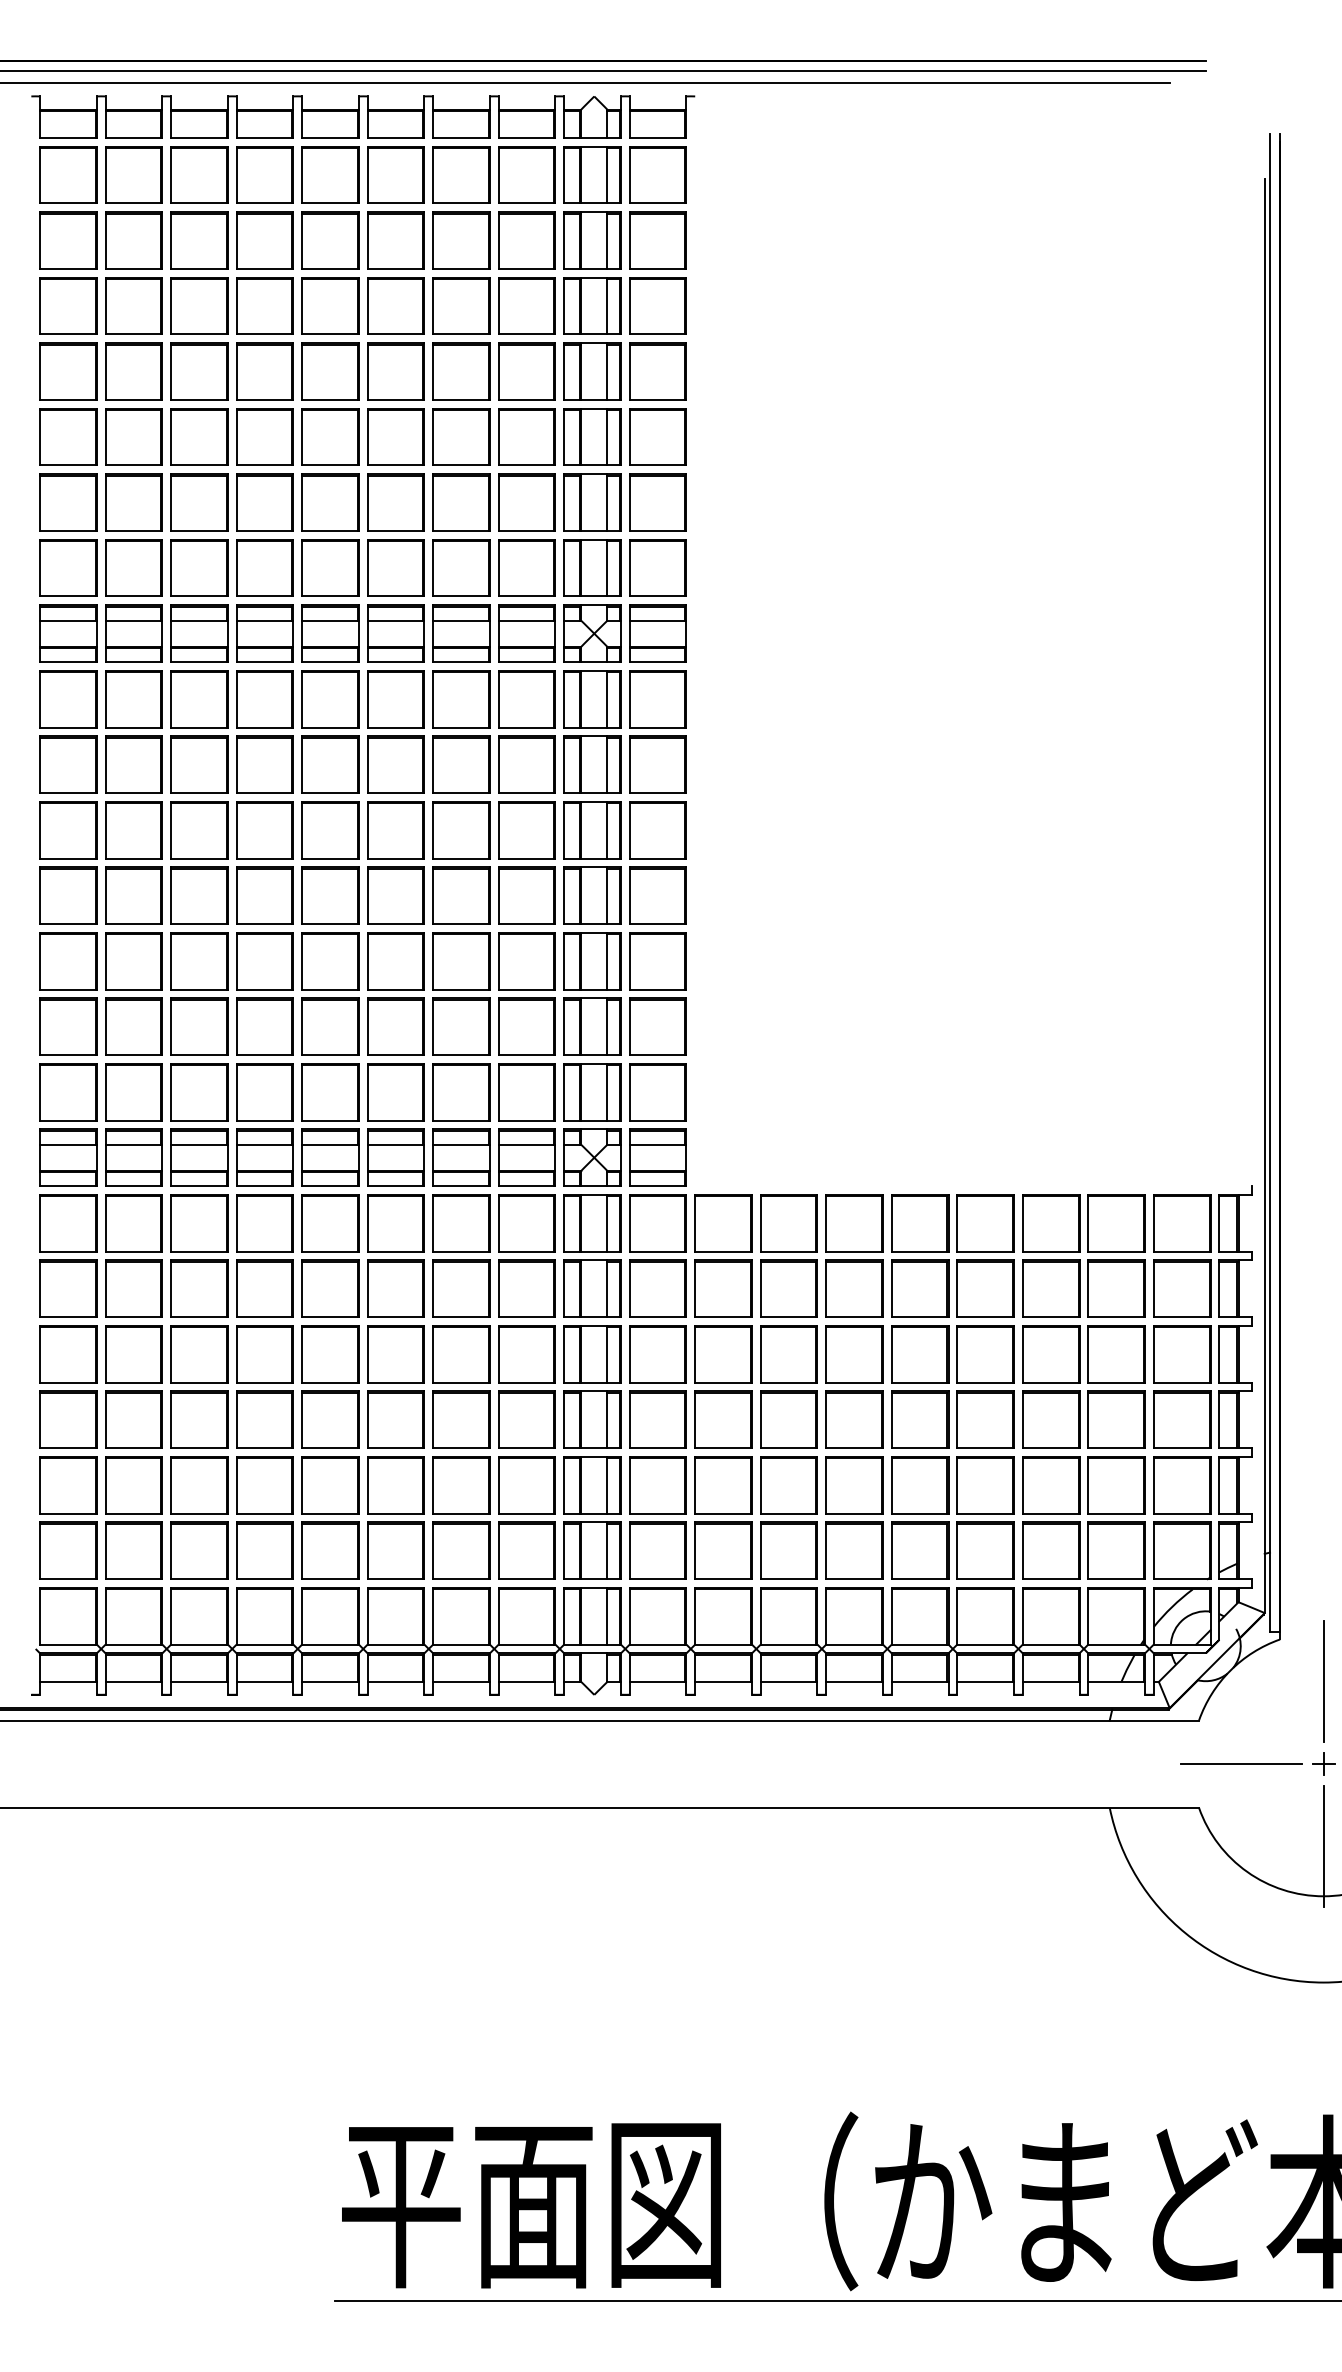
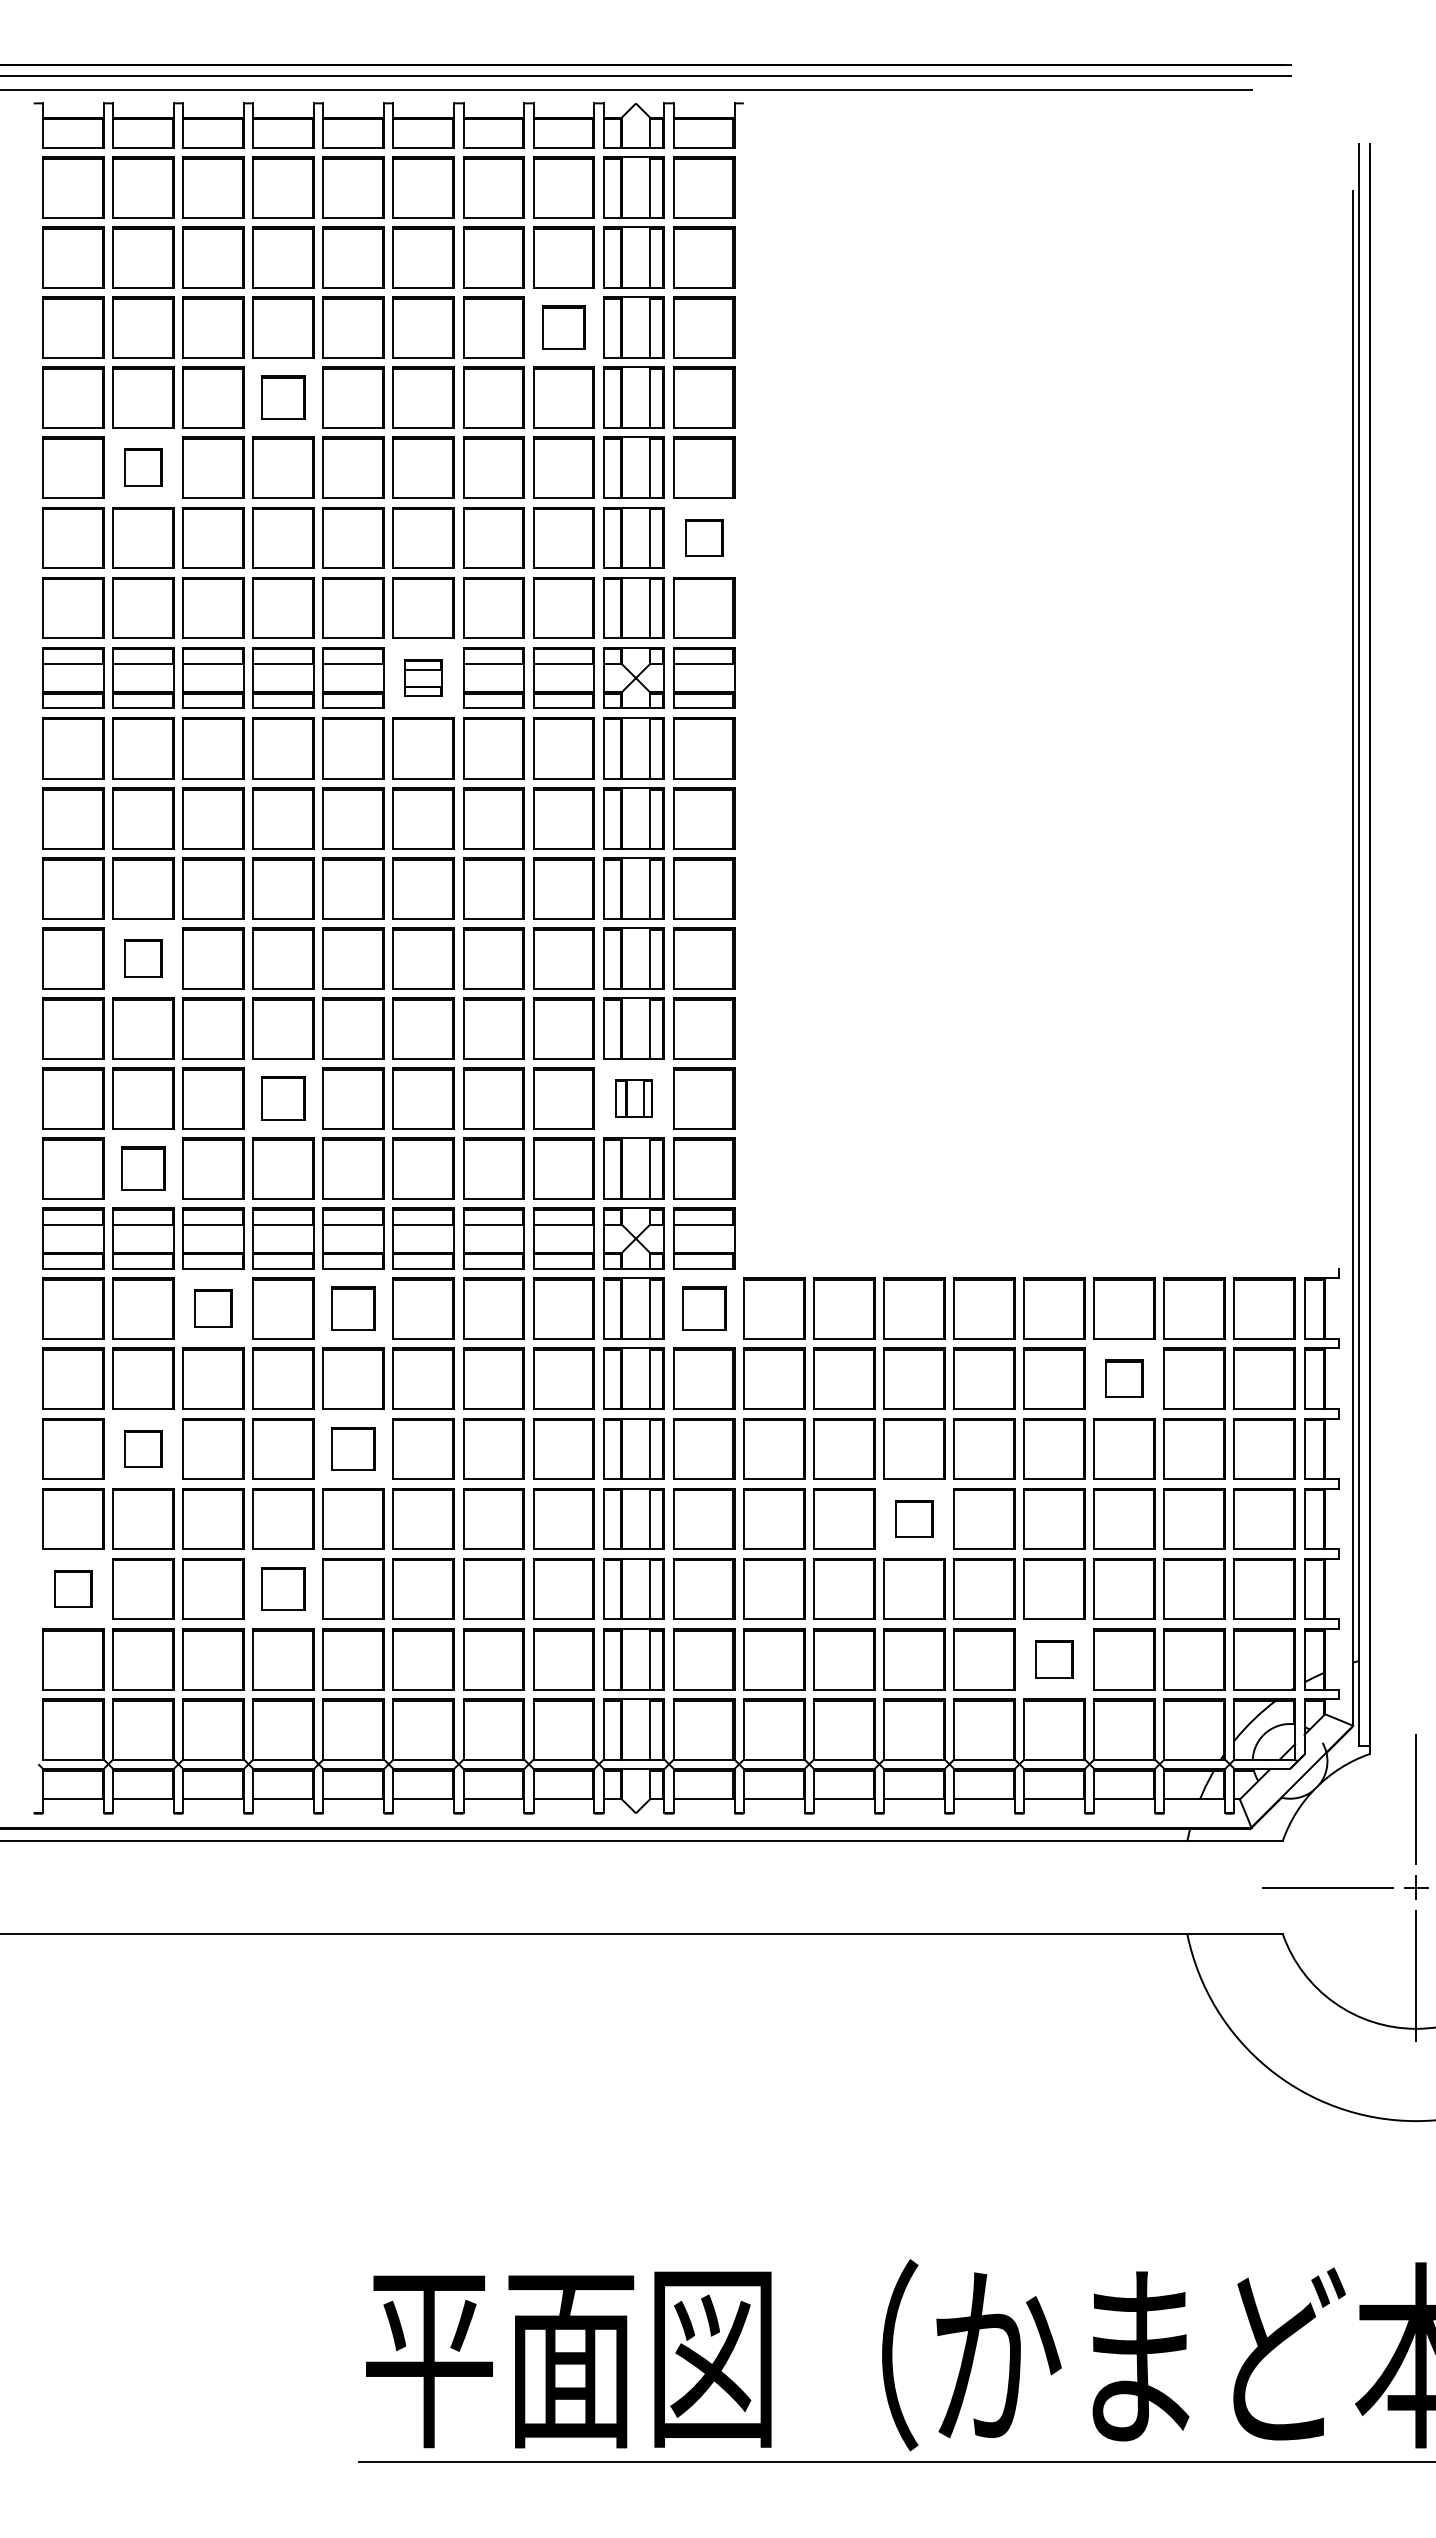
part: (526, 305) -> (563, 327), size x0.7
part: (264, 371) -> (283, 397), size x0.7
part: (133, 436) -> (143, 467), size x0.6
part: (658, 502) -> (704, 537), size x0.6
part: (395, 633) -> (423, 677), size x0.6
part: (133, 895) -> (143, 958), size x0.6
part: (264, 1026) -> (283, 1098), size x0.7
part: (592, 1026) -> (633, 1098), size x0.6
part: (133, 1092) -> (143, 1168), size x0.7
part: (199, 1222) -> (213, 1308), size x0.6
part: (330, 1222) -> (353, 1308), size x0.7
part: (658, 1222) -> (704, 1308), size x0.7
part: (1050, 1288) -> (1124, 1378), size x0.6
part: (133, 1353) -> (143, 1448), size x0.6
part: (330, 1353) -> (353, 1448), size x0.7
part: (854, 1419) -> (914, 1518), size x0.6
part: (68, 1484) -> (73, 1588), size x0.6
part: (264, 1484) -> (283, 1588), size x0.7
part: (985, 1551) -> (1054, 1659), size x0.6

